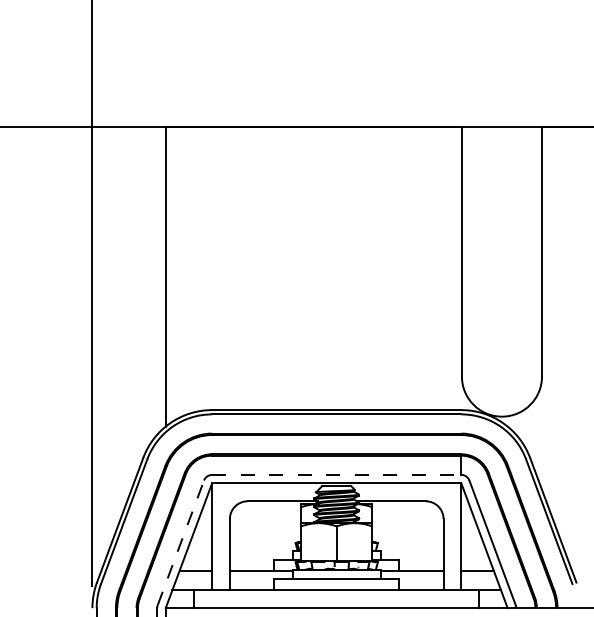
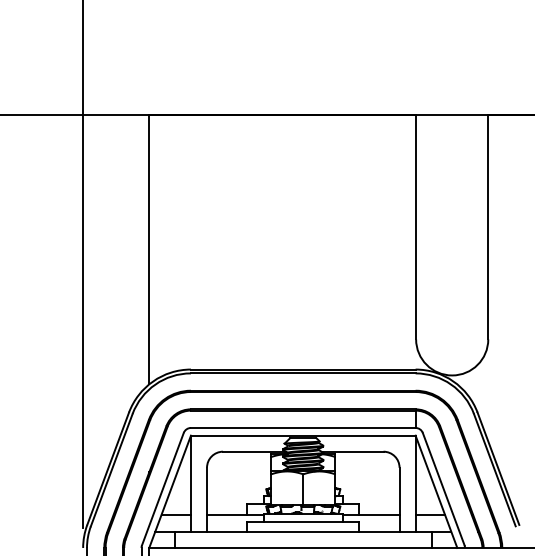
line: (336, 474) -> (303, 427), dashed -> solid
line: (180, 543) -> (162, 489), dashed -> solid

